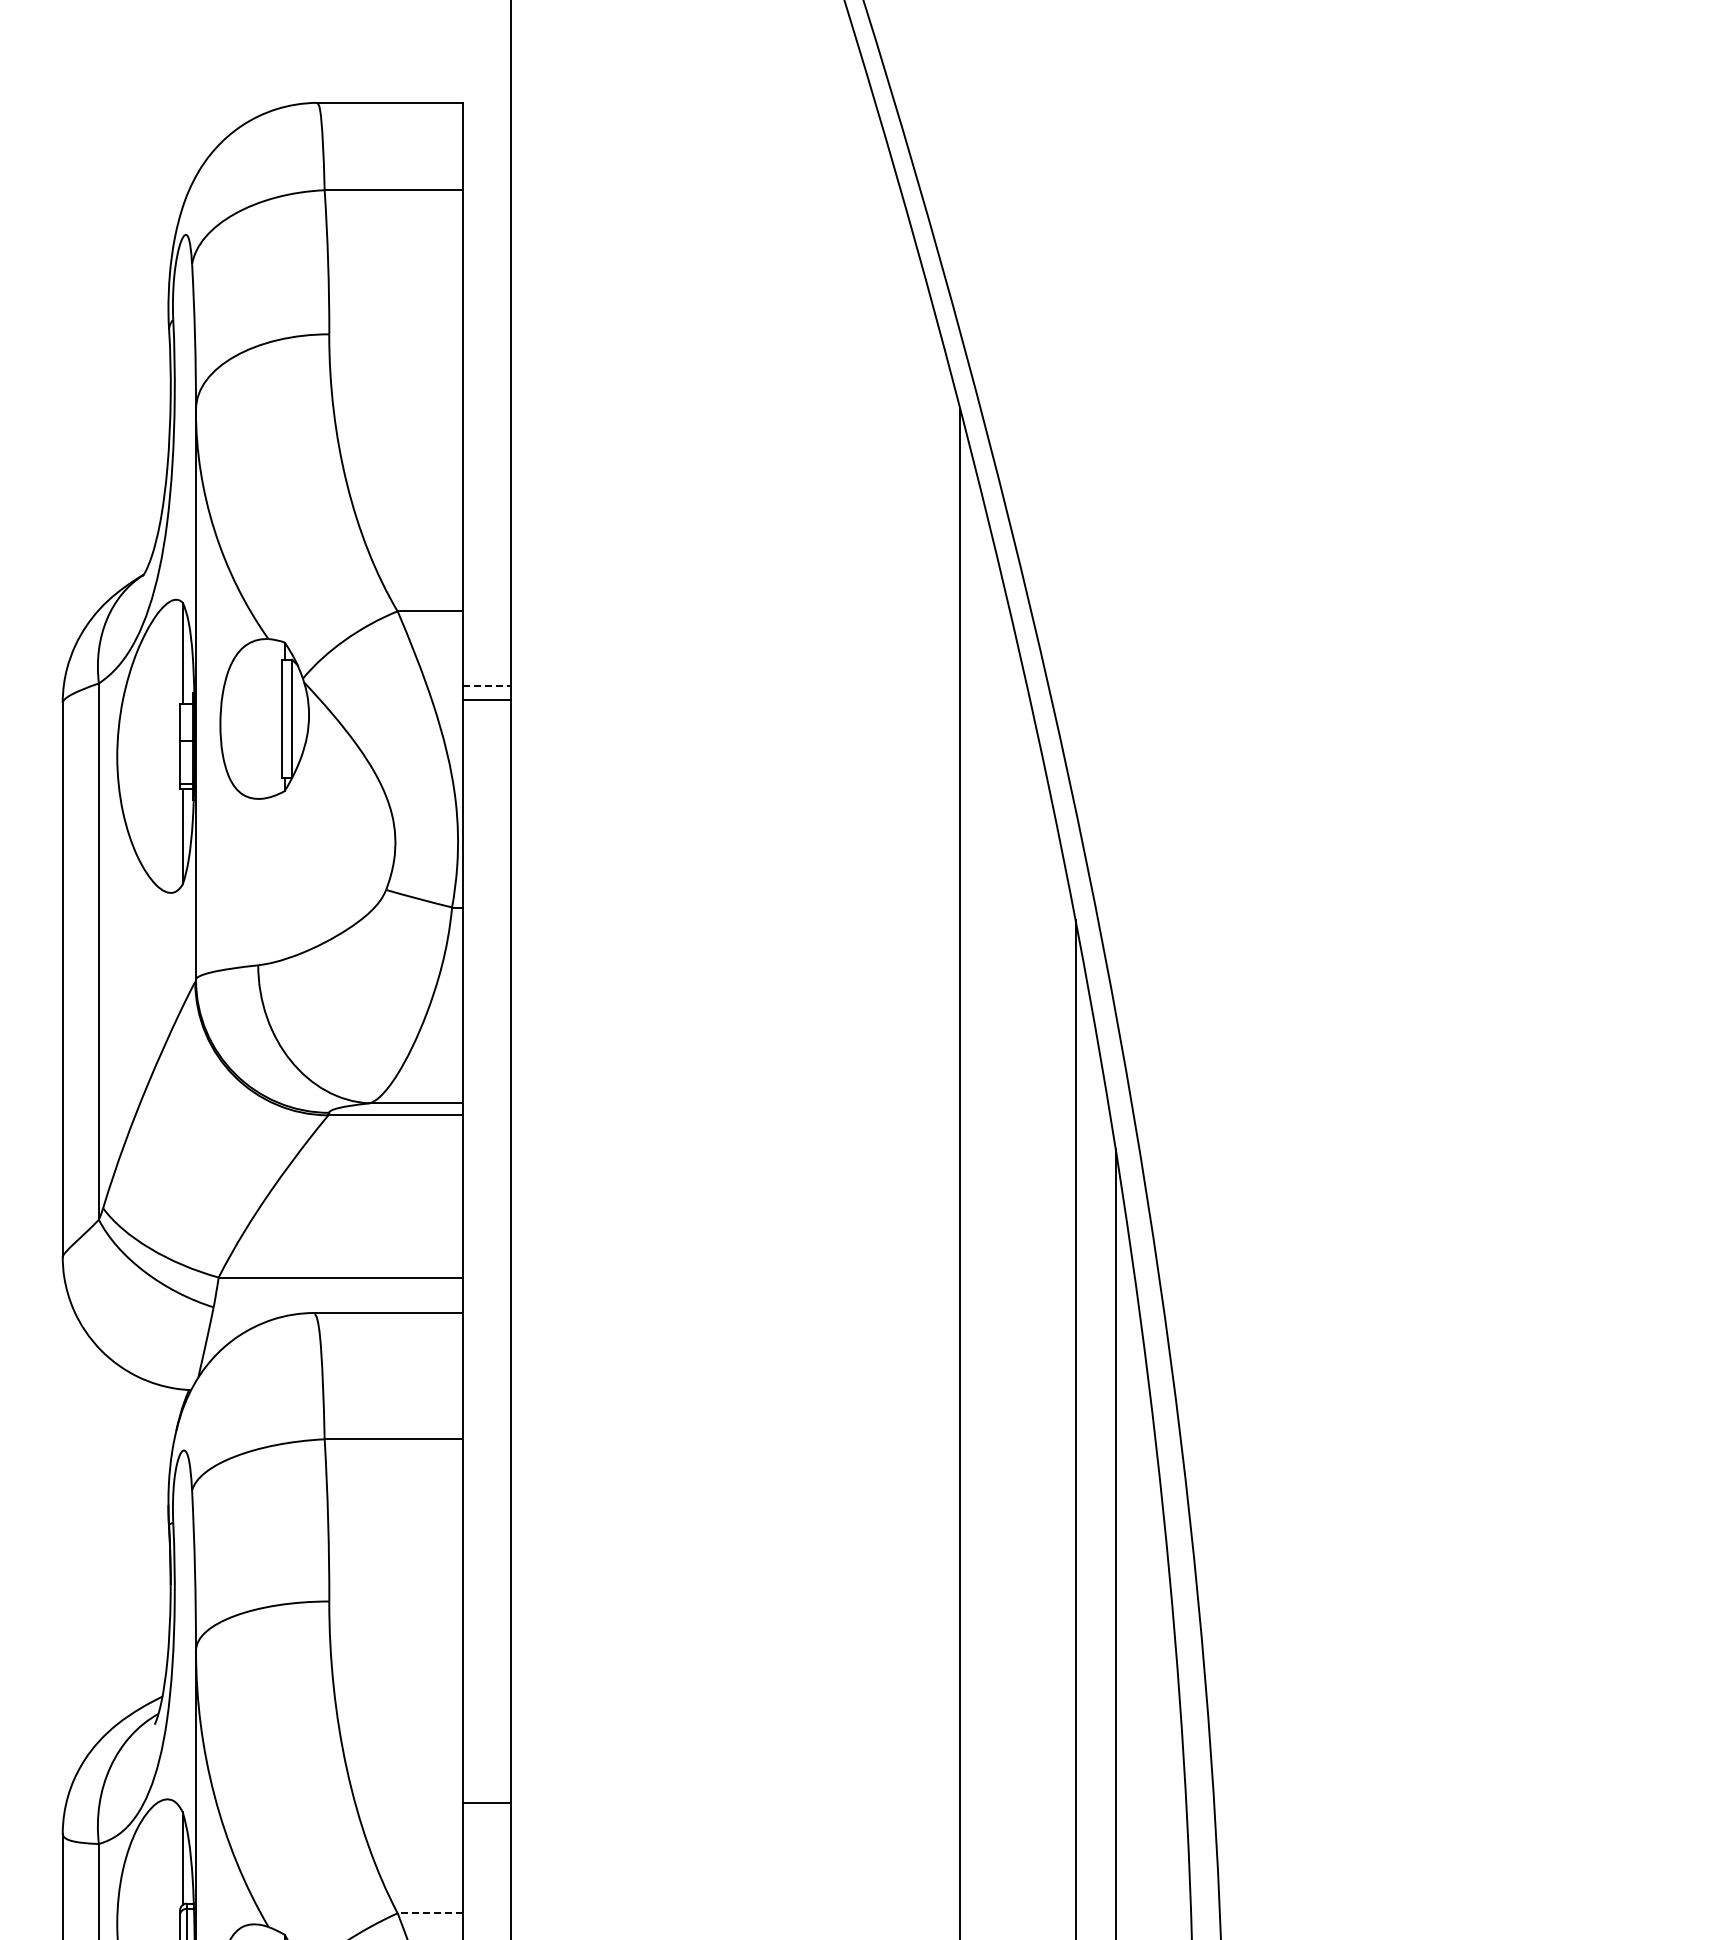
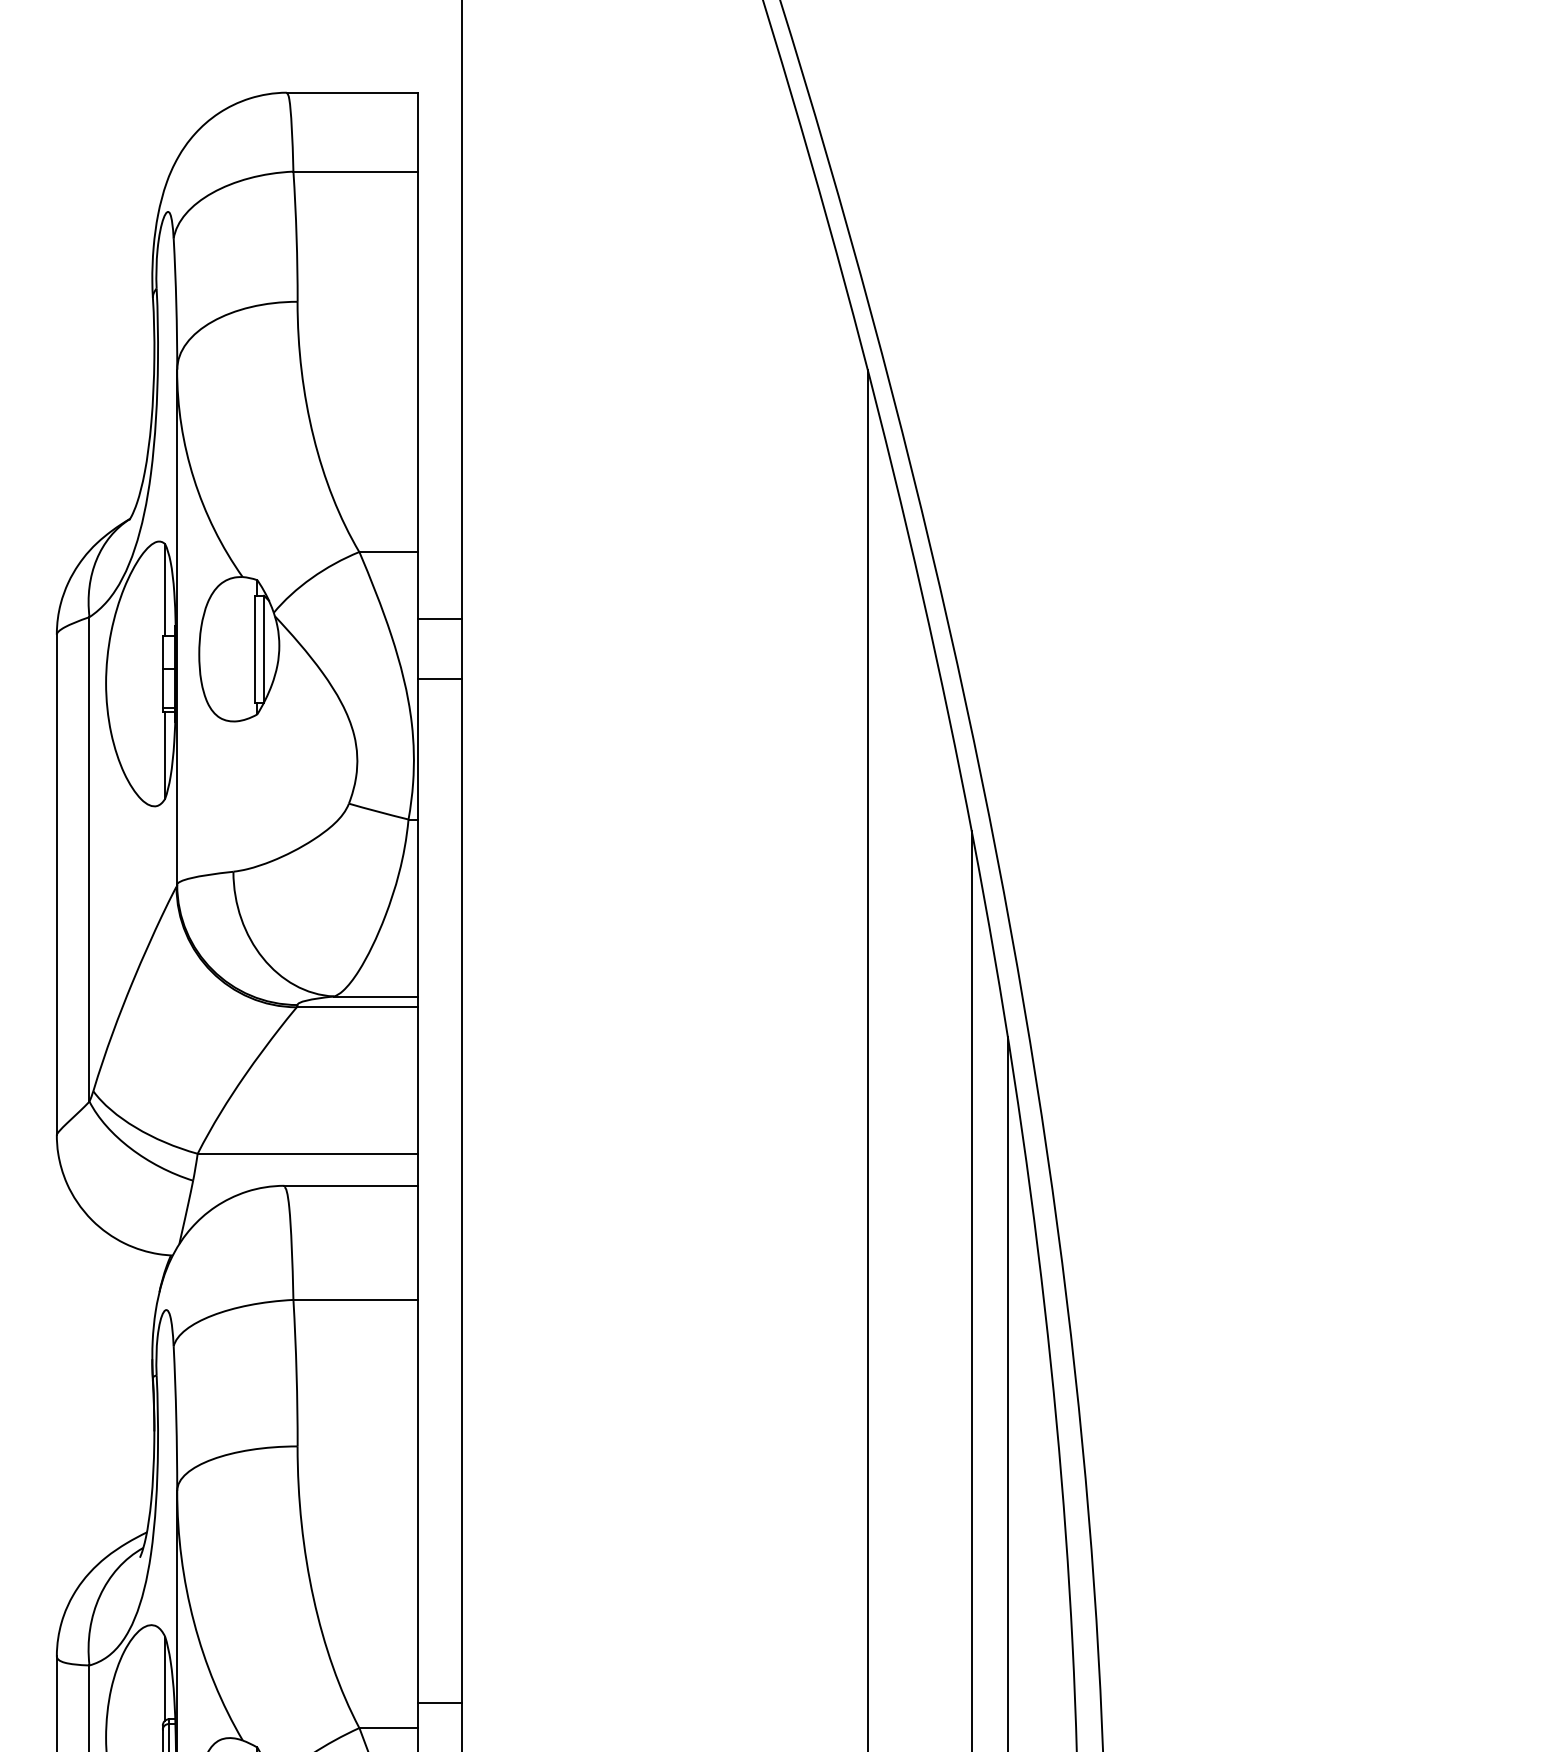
line: (487, 685) -> (440, 619), dashed -> solid
line: (486, 700) -> (439, 679), moved
line: (486, 1803) -> (439, 1702), moved
line: (429, 1913) -> (388, 1728), dashed -> solid

